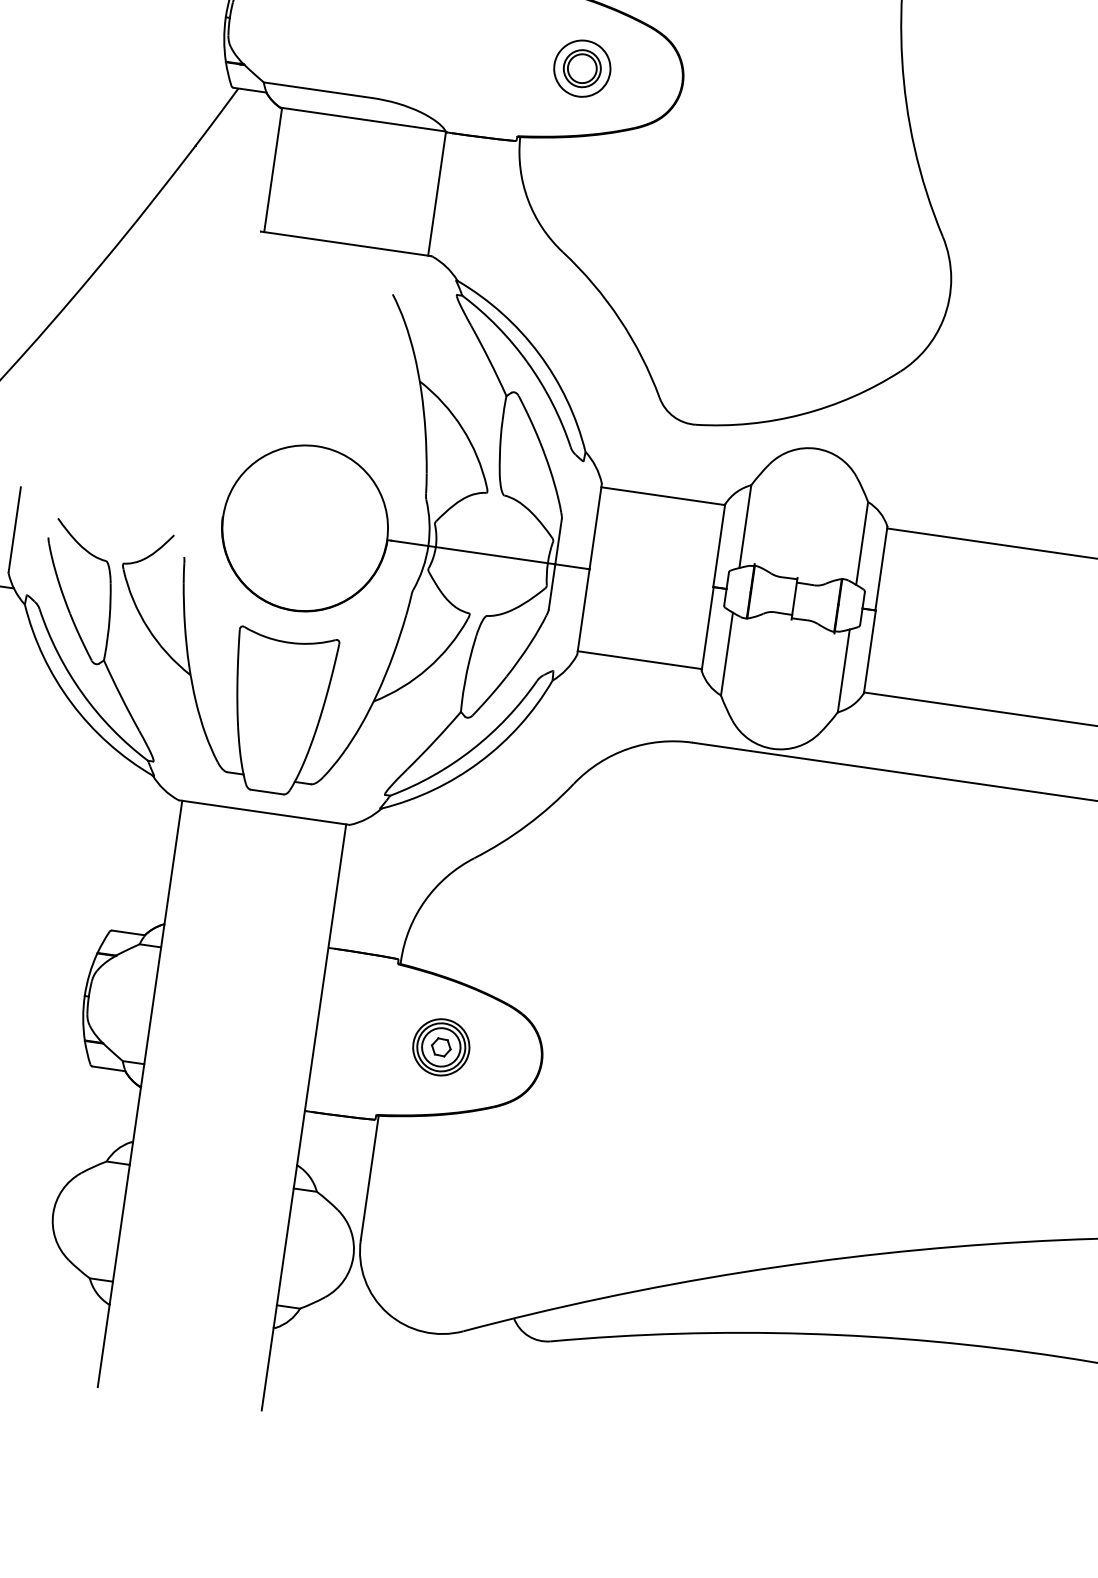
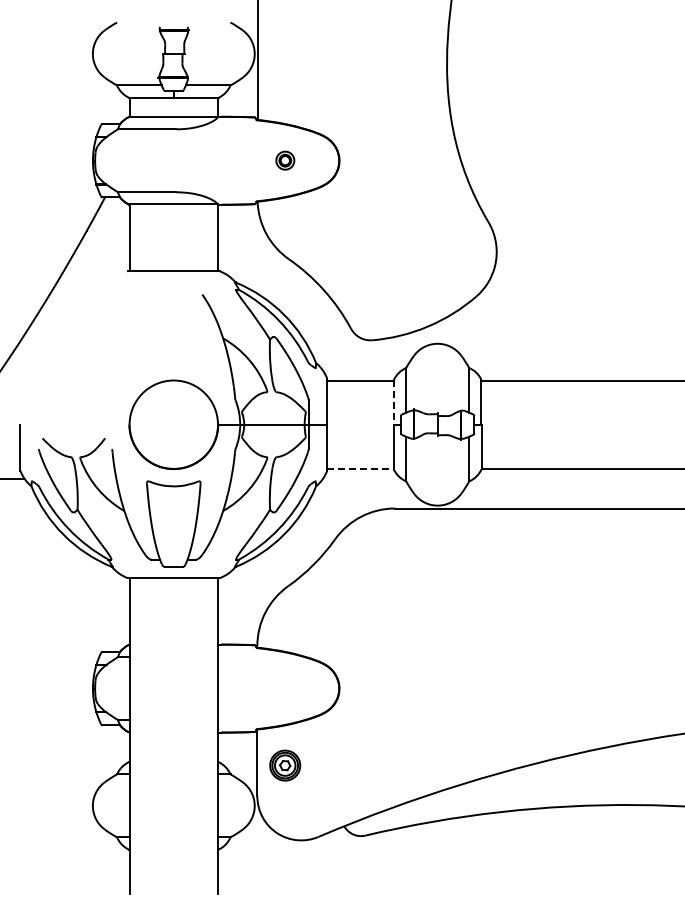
part: (582, 68) -> (285, 160), size x0.6
line: (718, 545) -> (393, 402), solid -> dashed
line: (641, 659) -> (361, 468), solid -> dashed
part: (441, 1047) -> (285, 765), moved

